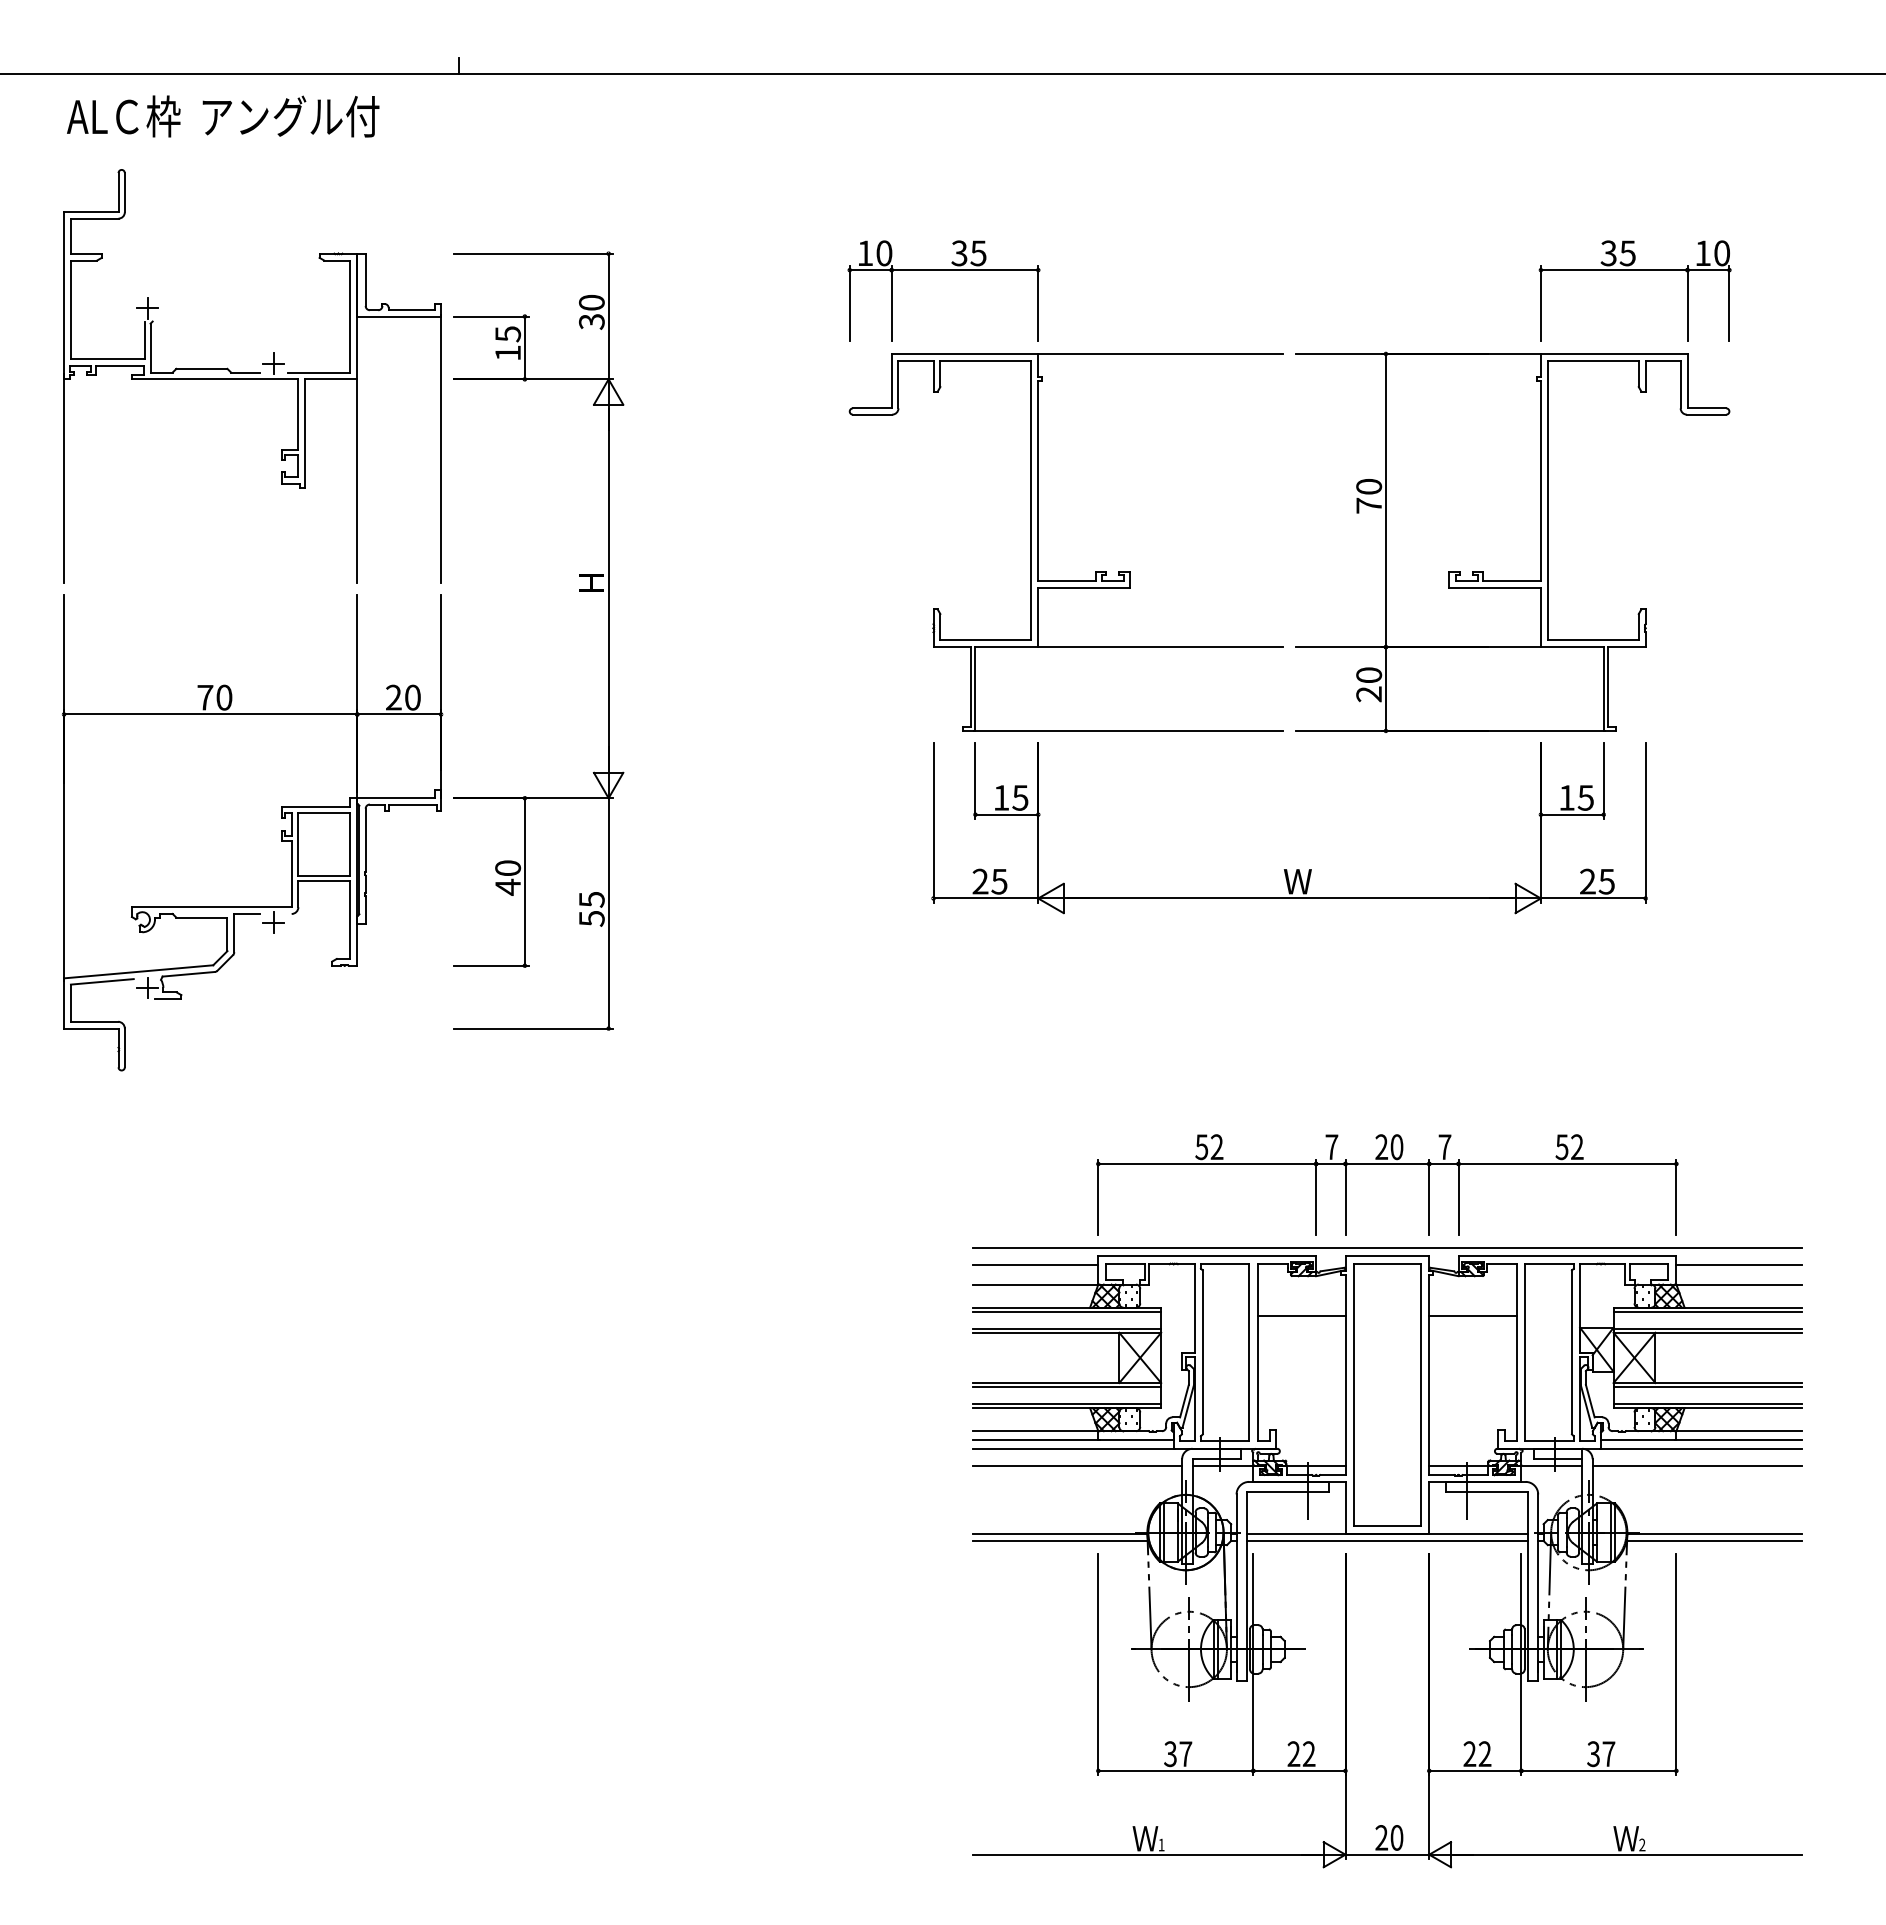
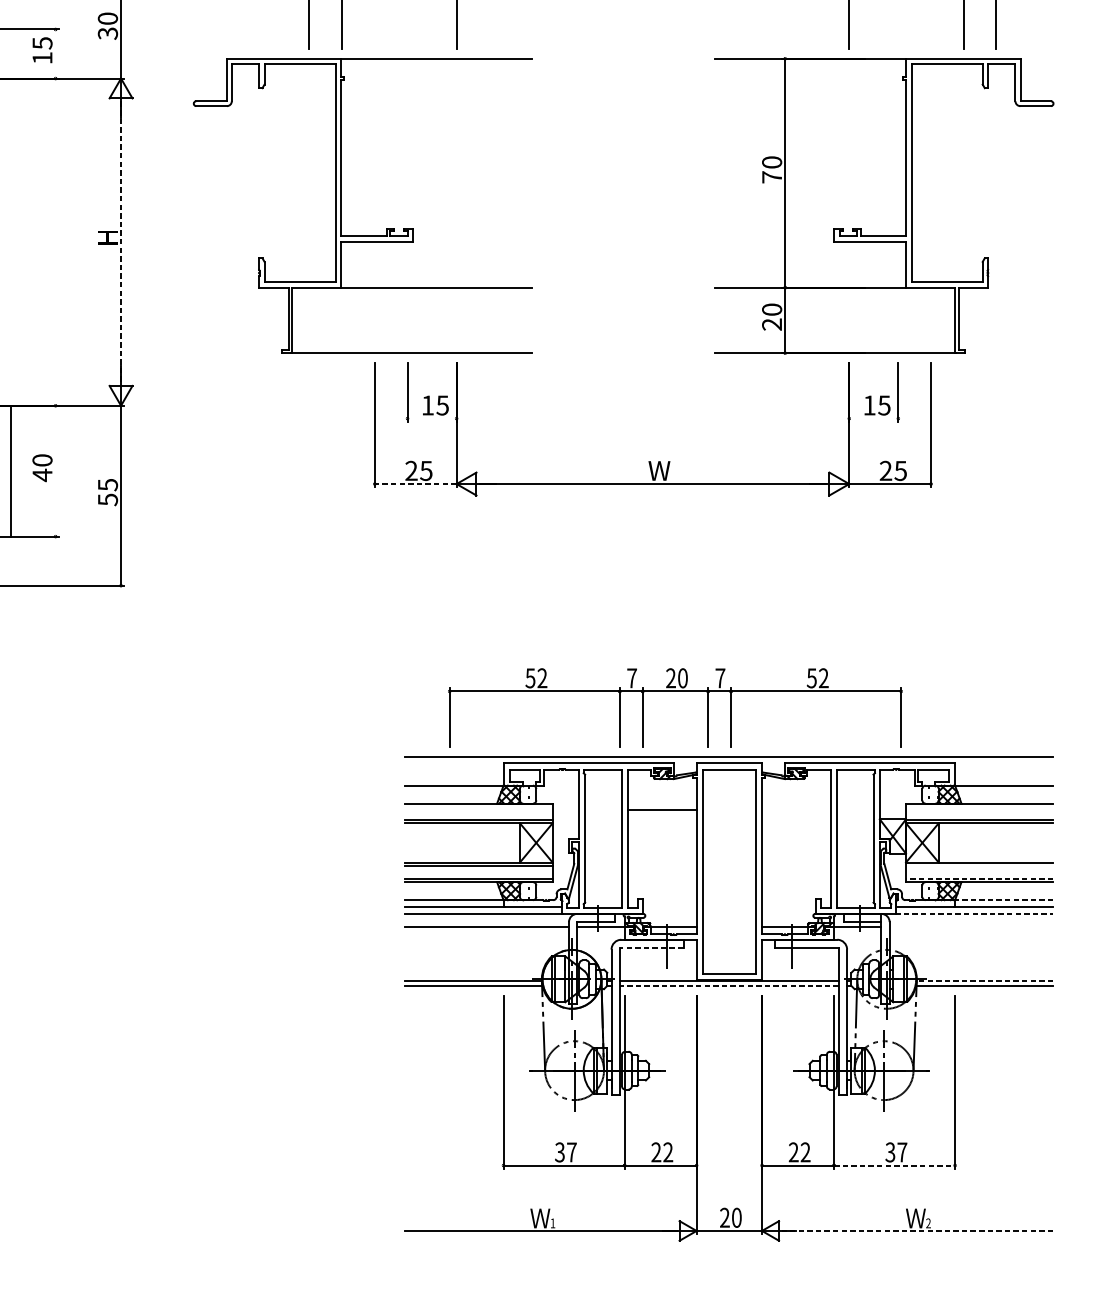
line: (524, 347) -> (55, 53), removed
part: (1512, 541) -> (884, 205), moved
part: (1038, 542) -> (341, 206), moved
line: (608, 589) -> (120, 242), solid -> dashed
line: (1006, 814) -> (431, 418), removed
line: (1571, 814) -> (873, 418), removed
line: (524, 881) -> (10, 470), moved
line: (985, 898) -> (415, 484), solid -> dashed
part: (1387, 1164) -> (675, 691), moved
line: (1035, 1265) -> (454, 770), removed
line: (1739, 1265) -> (1004, 770), removed
line: (1066, 1311) -> (478, 806), removed
line: (1707, 1311) -> (979, 806), removed
line: (1473, 1315) -> (796, 809), removed
line: (1707, 1387) -> (979, 866), removed
line: (1707, 1403) -> (979, 878), solid -> dashed
line: (1738, 1431) -> (1003, 900), solid -> dashed
line: (1701, 1448) -> (974, 913), solid -> dashed
line: (1697, 1465) -> (971, 926), removed
line: (1287, 1492) -> (651, 948), solid -> dashed
line: (1714, 1534) -> (984, 980), solid -> dashed
line: (1386, 1540) -> (728, 985), solid -> dashed
line: (1599, 1770) -> (895, 1165), solid -> dashed
line: (1628, 1854) -> (917, 1230), solid -> dashed

